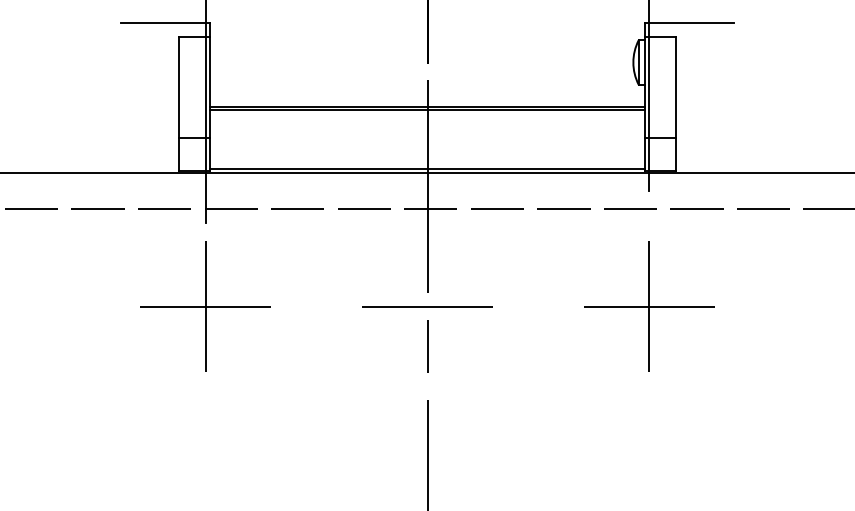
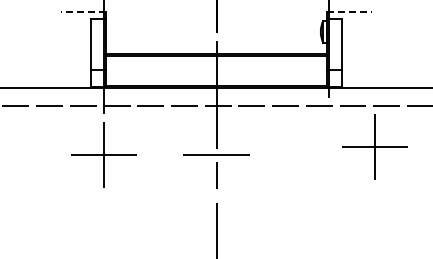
line: (164, 22) -> (83, 11), solid -> dashed
line: (690, 22) -> (349, 11), solid -> dashed
part: (648, 304) -> (374, 146), moved

